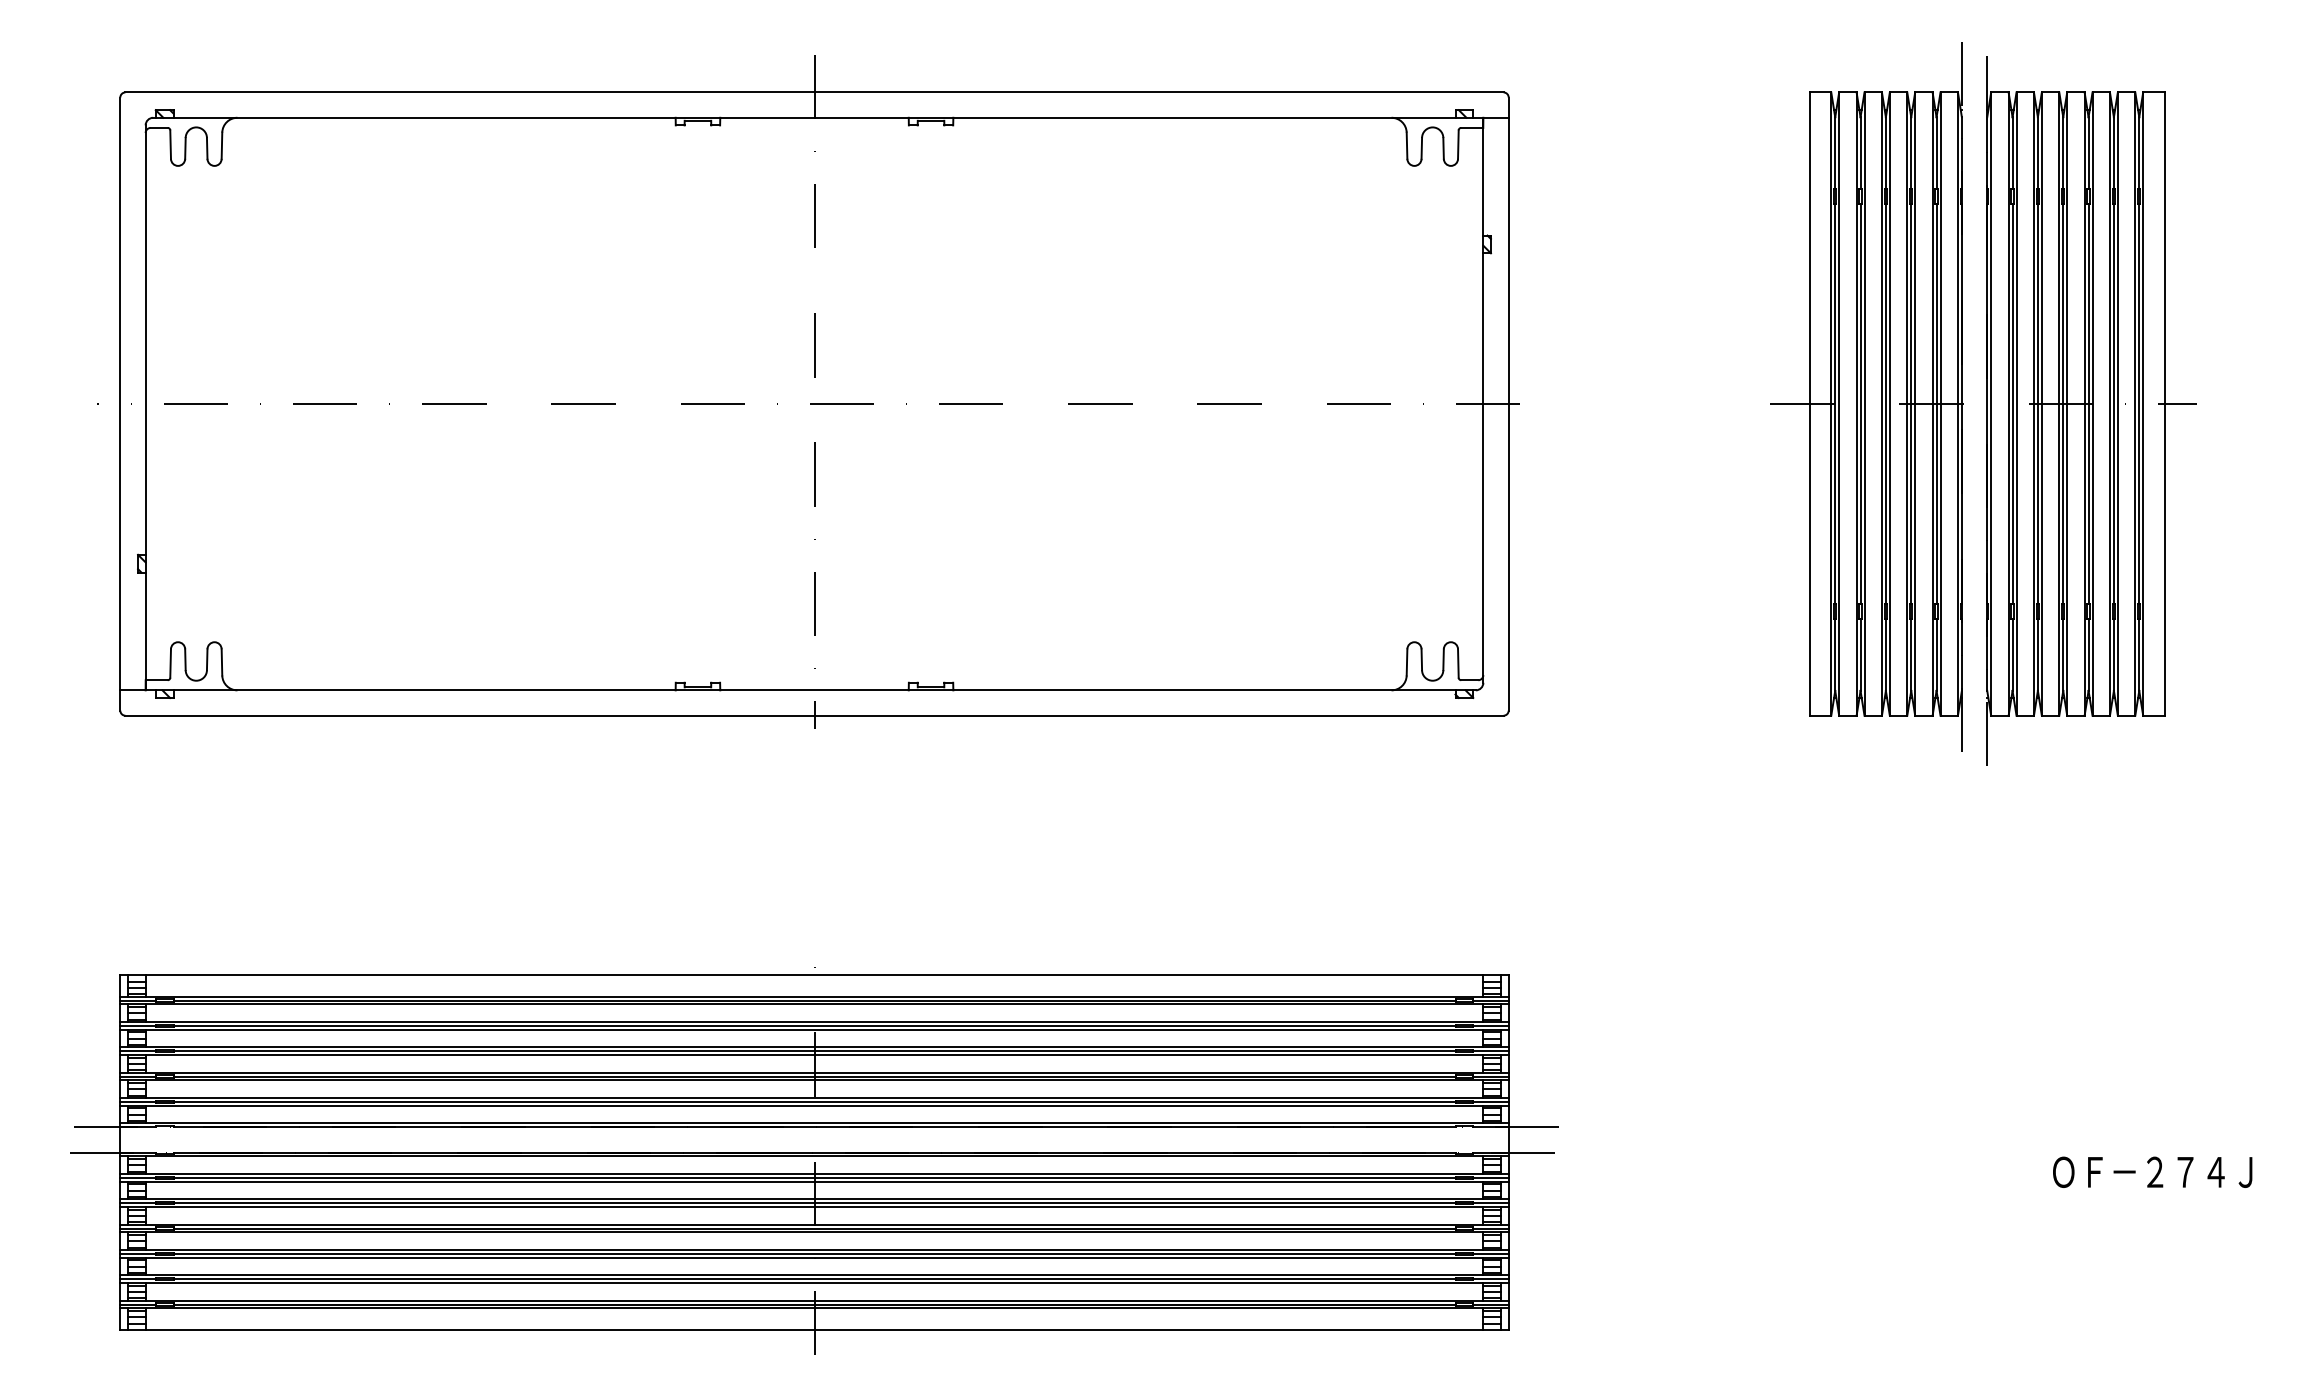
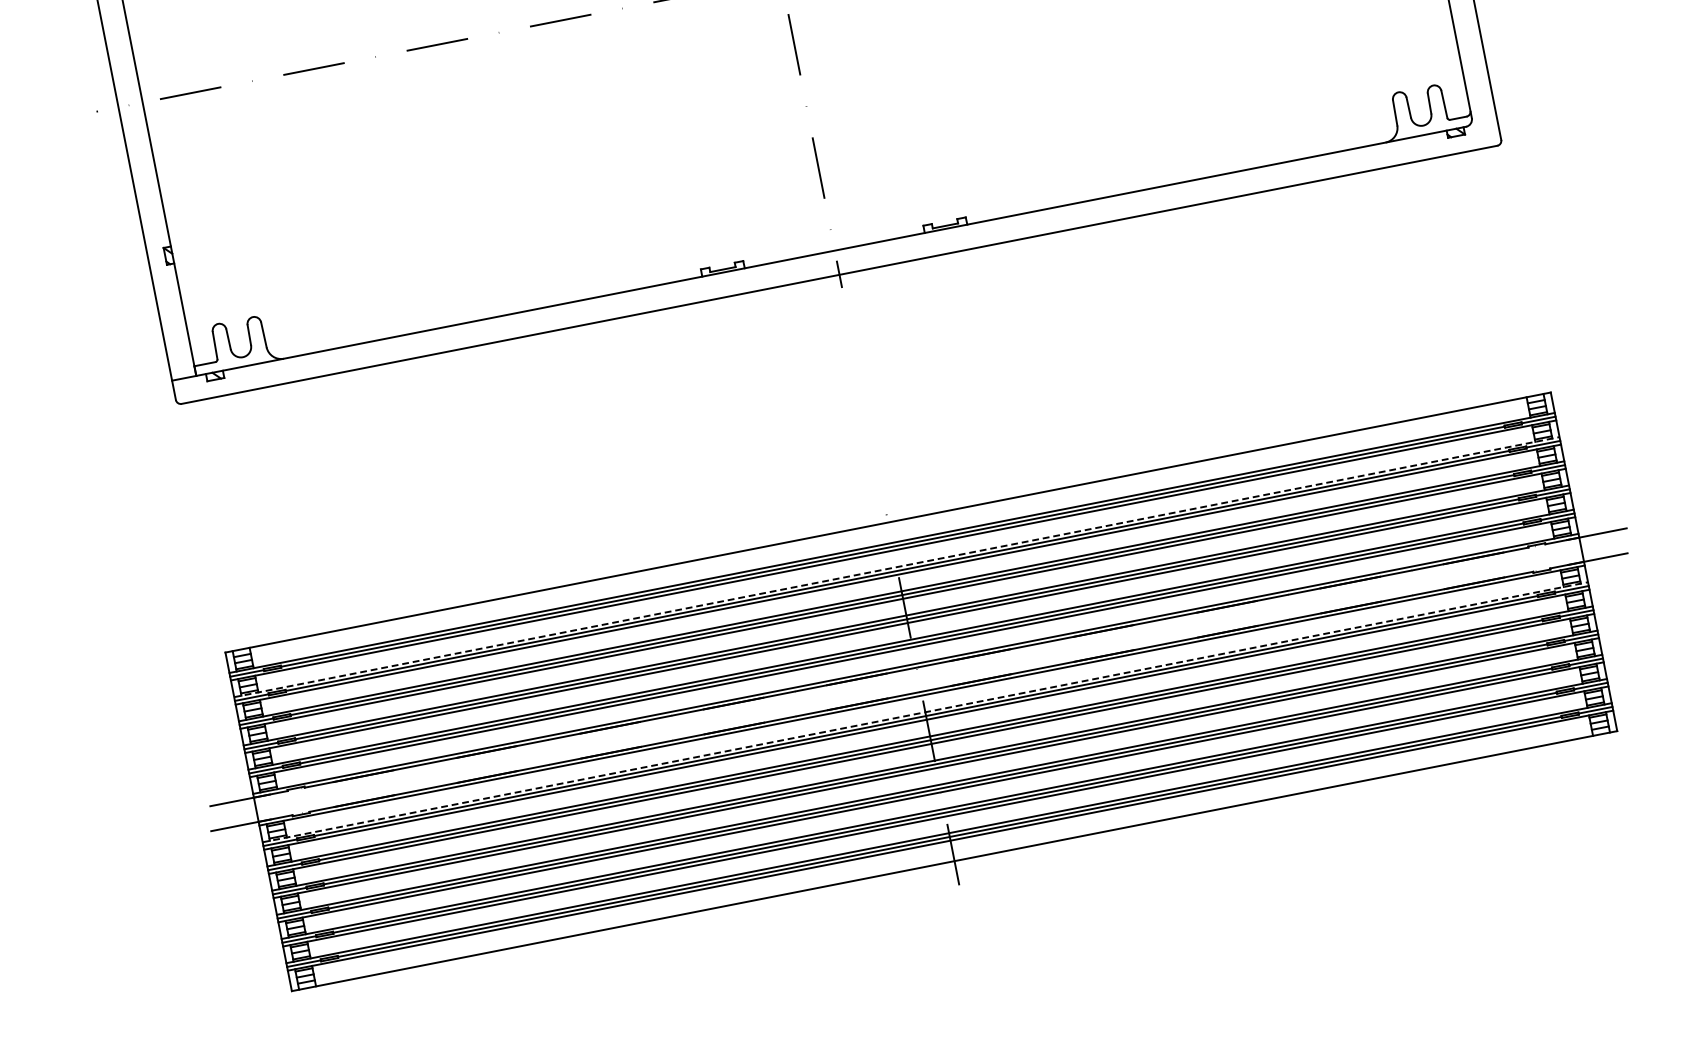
line: (815, 1021) -> (897, 566), solid -> dashed
line: (815, 1173) -> (926, 711), solid -> dashed

